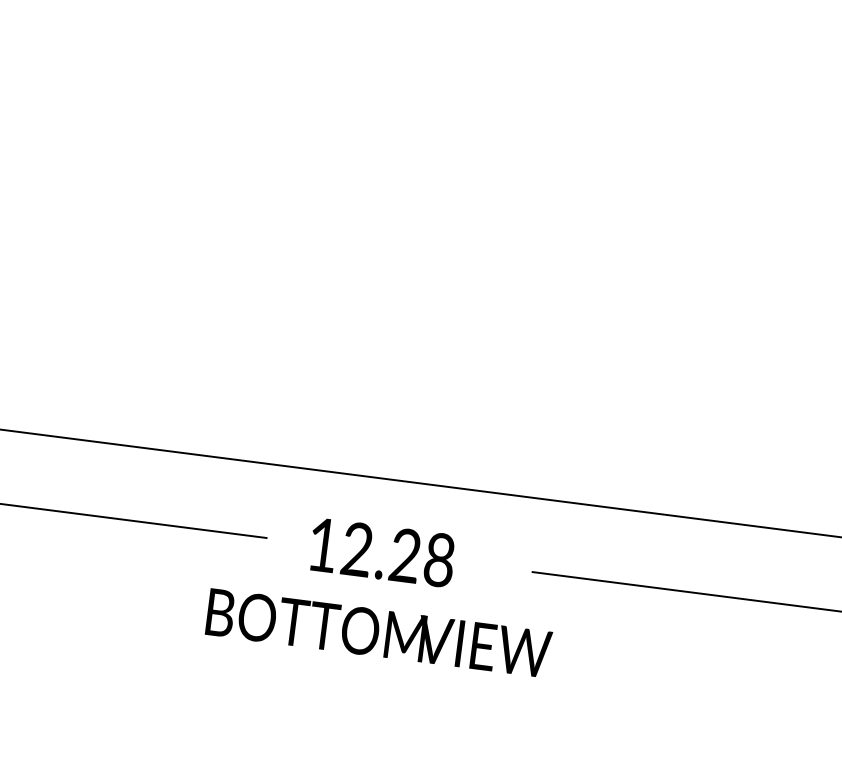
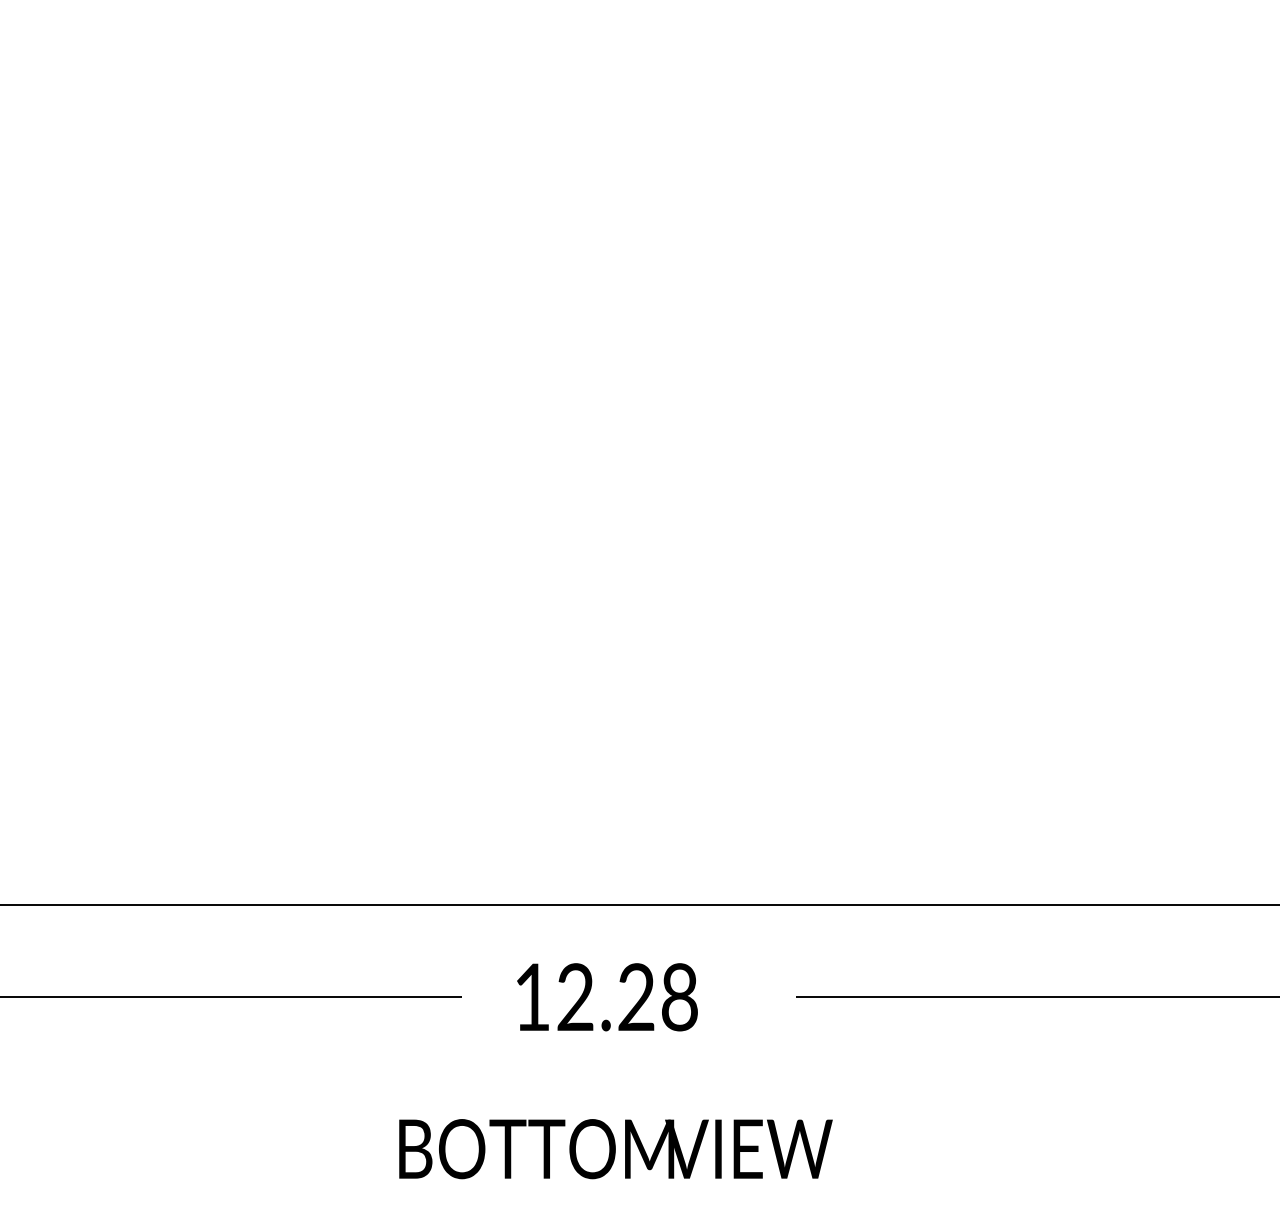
text: (378, 633) -> (615, 1149), moved

